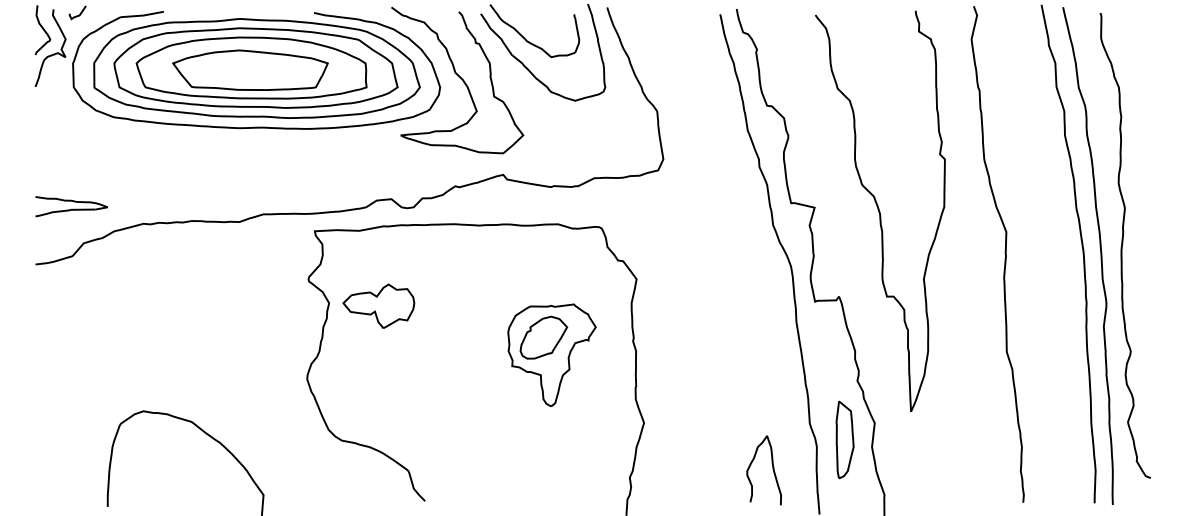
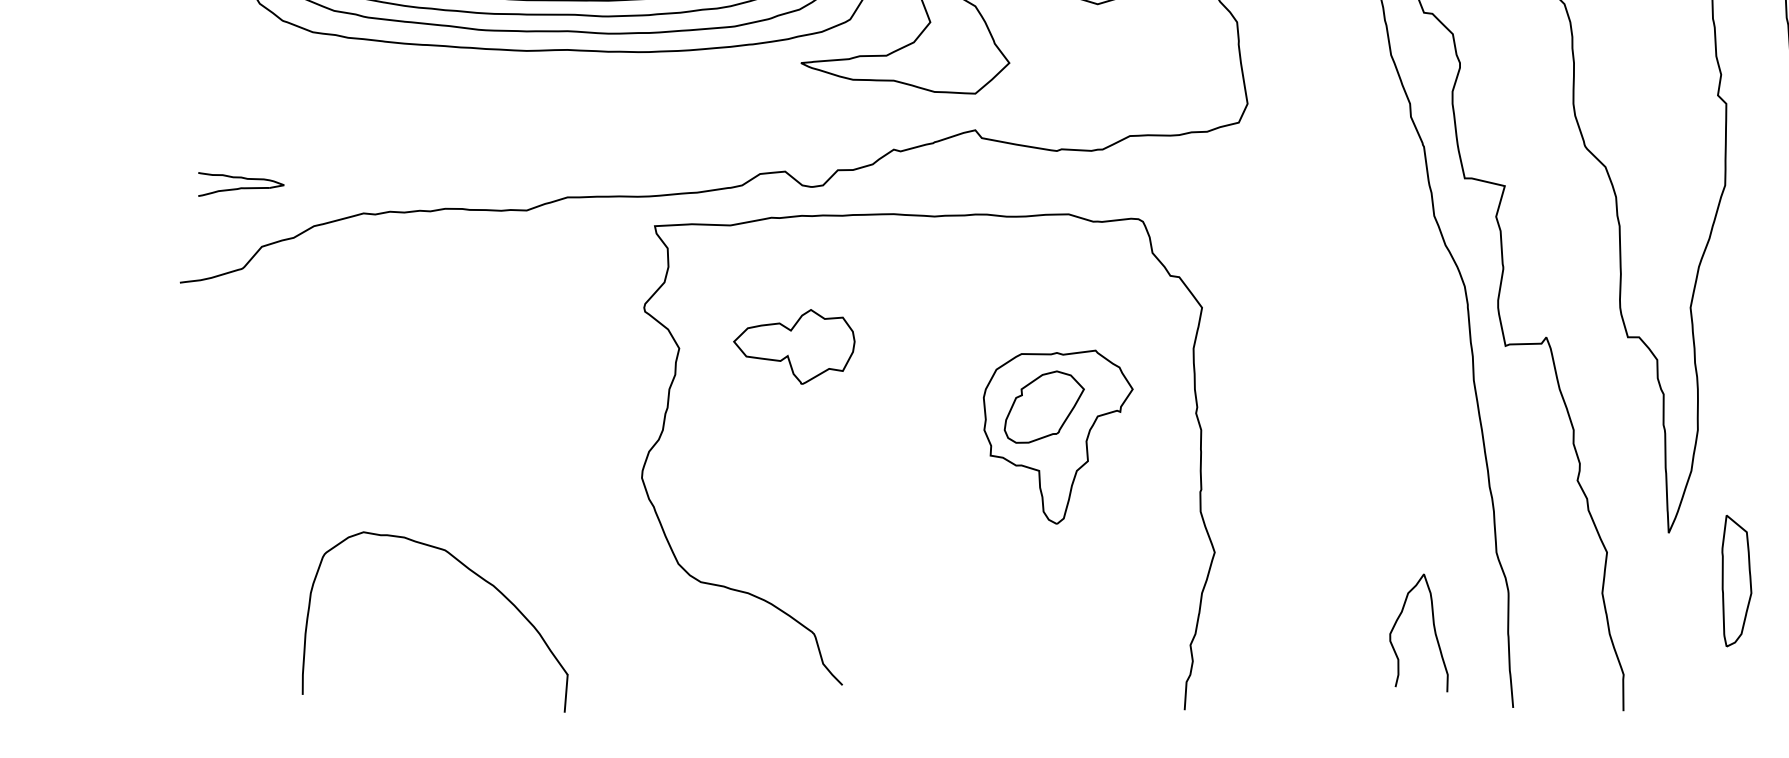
part: (71, 206) -> (241, 184), size x0.7
part: (378, 305) -> (793, 345), moved
part: (844, 439) -> (1735, 580), moved

